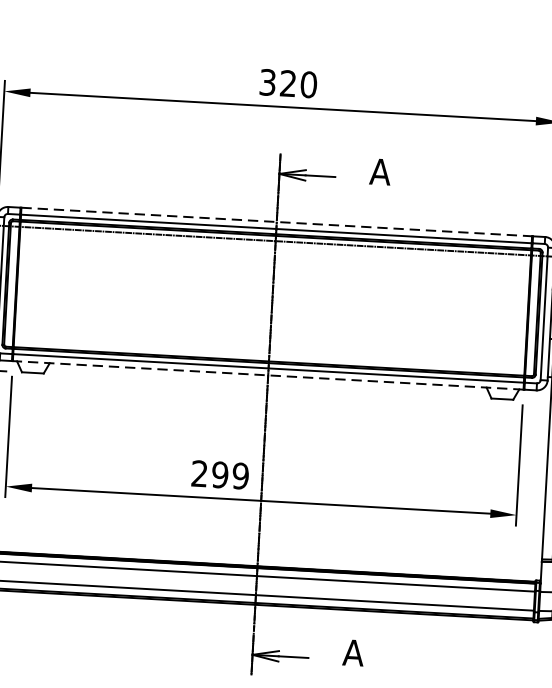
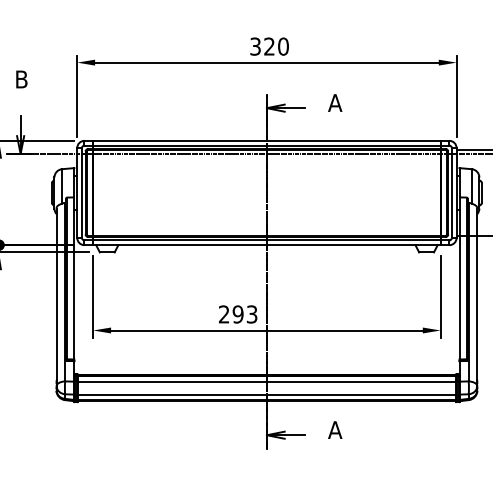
line: (276, 221) -> (266, 140), dashed -> solid
line: (267, 375) -> (266, 245), dashed -> solid
text: (239, 476) -> (251, 314), 299 -> 293

